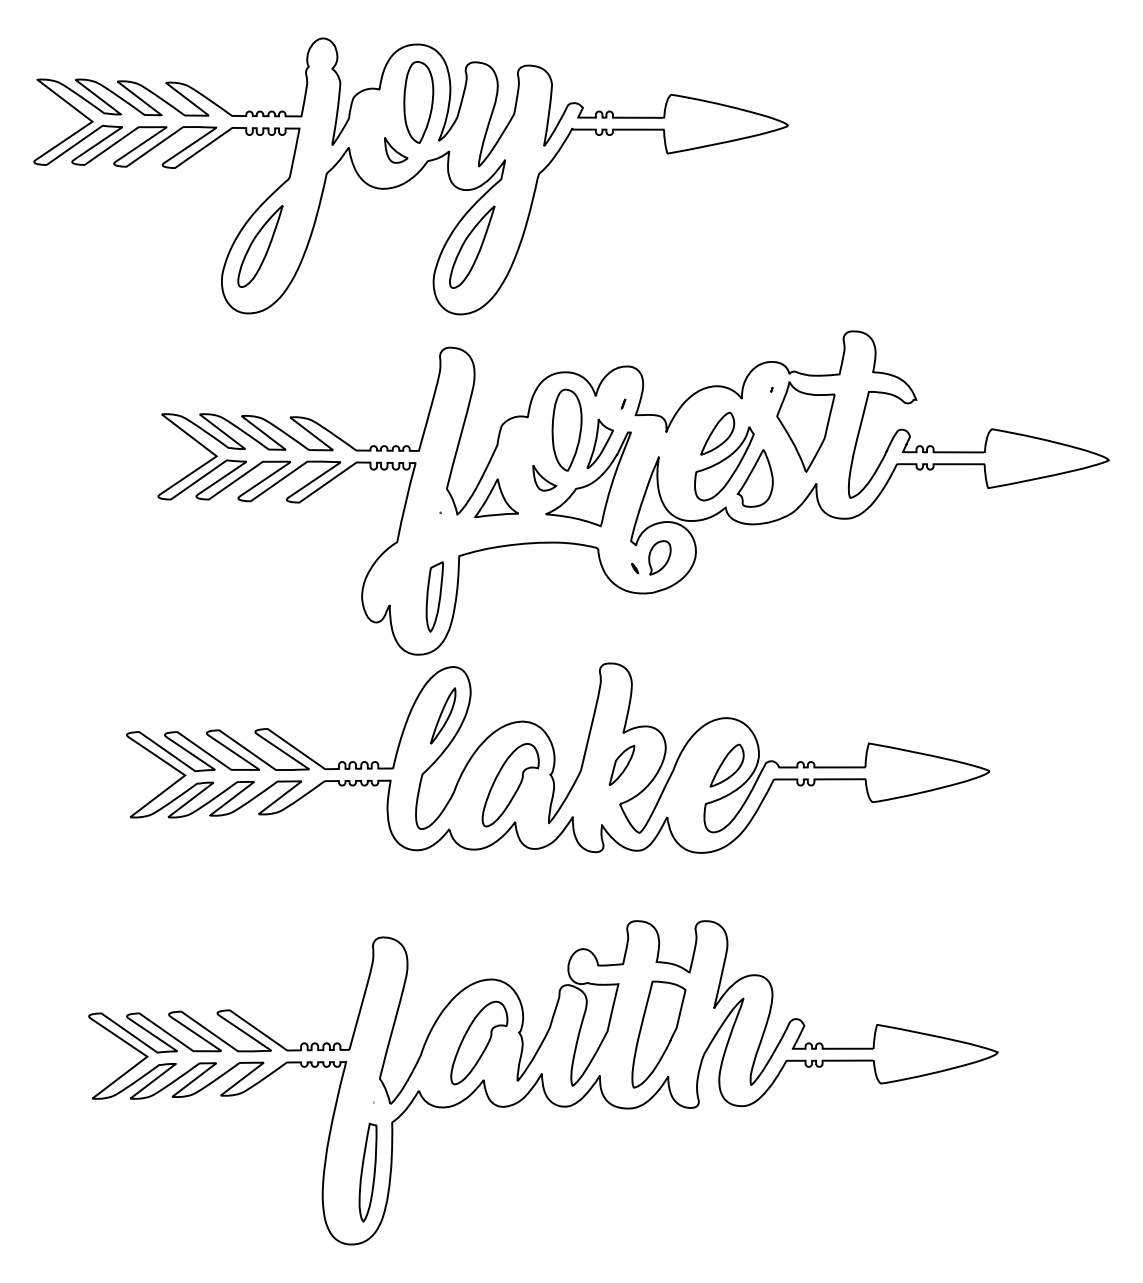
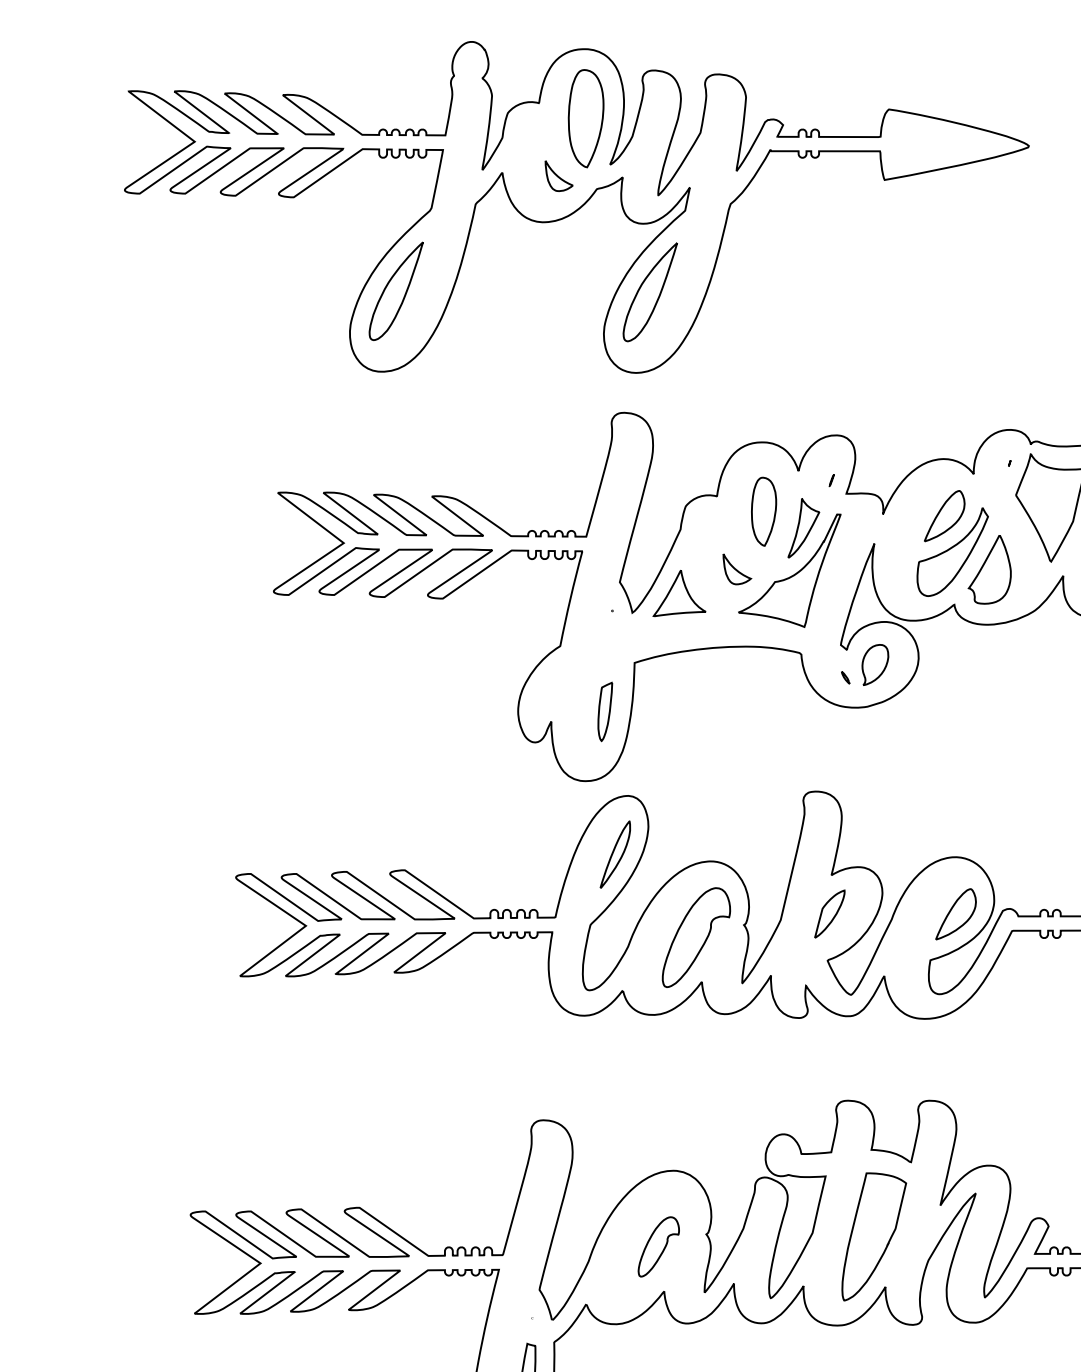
part: (566, 429) -> (763, 510), size x0.7
part: (434, 596) -> (605, 711), size x0.7
part: (479, 1042) -> (658, 1246), size x0.6

